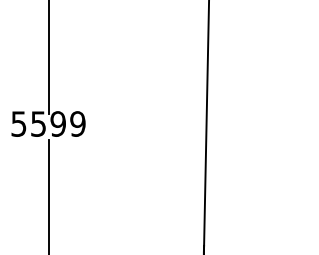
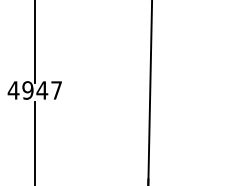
text: (47, 123) -> (34, 90), 5599 -> 4947

